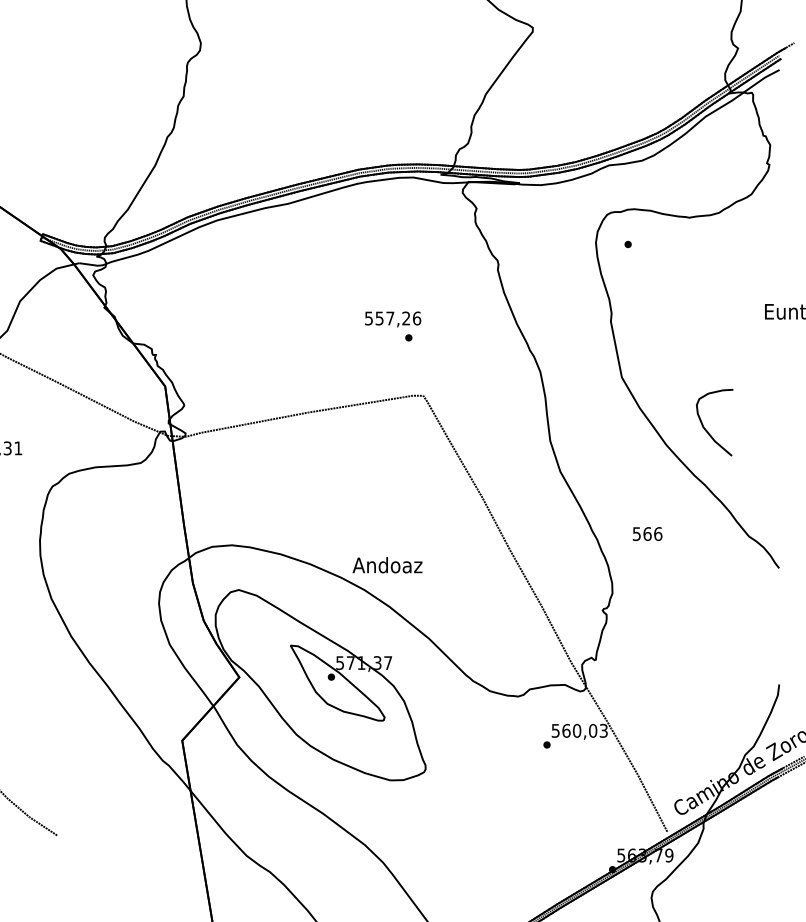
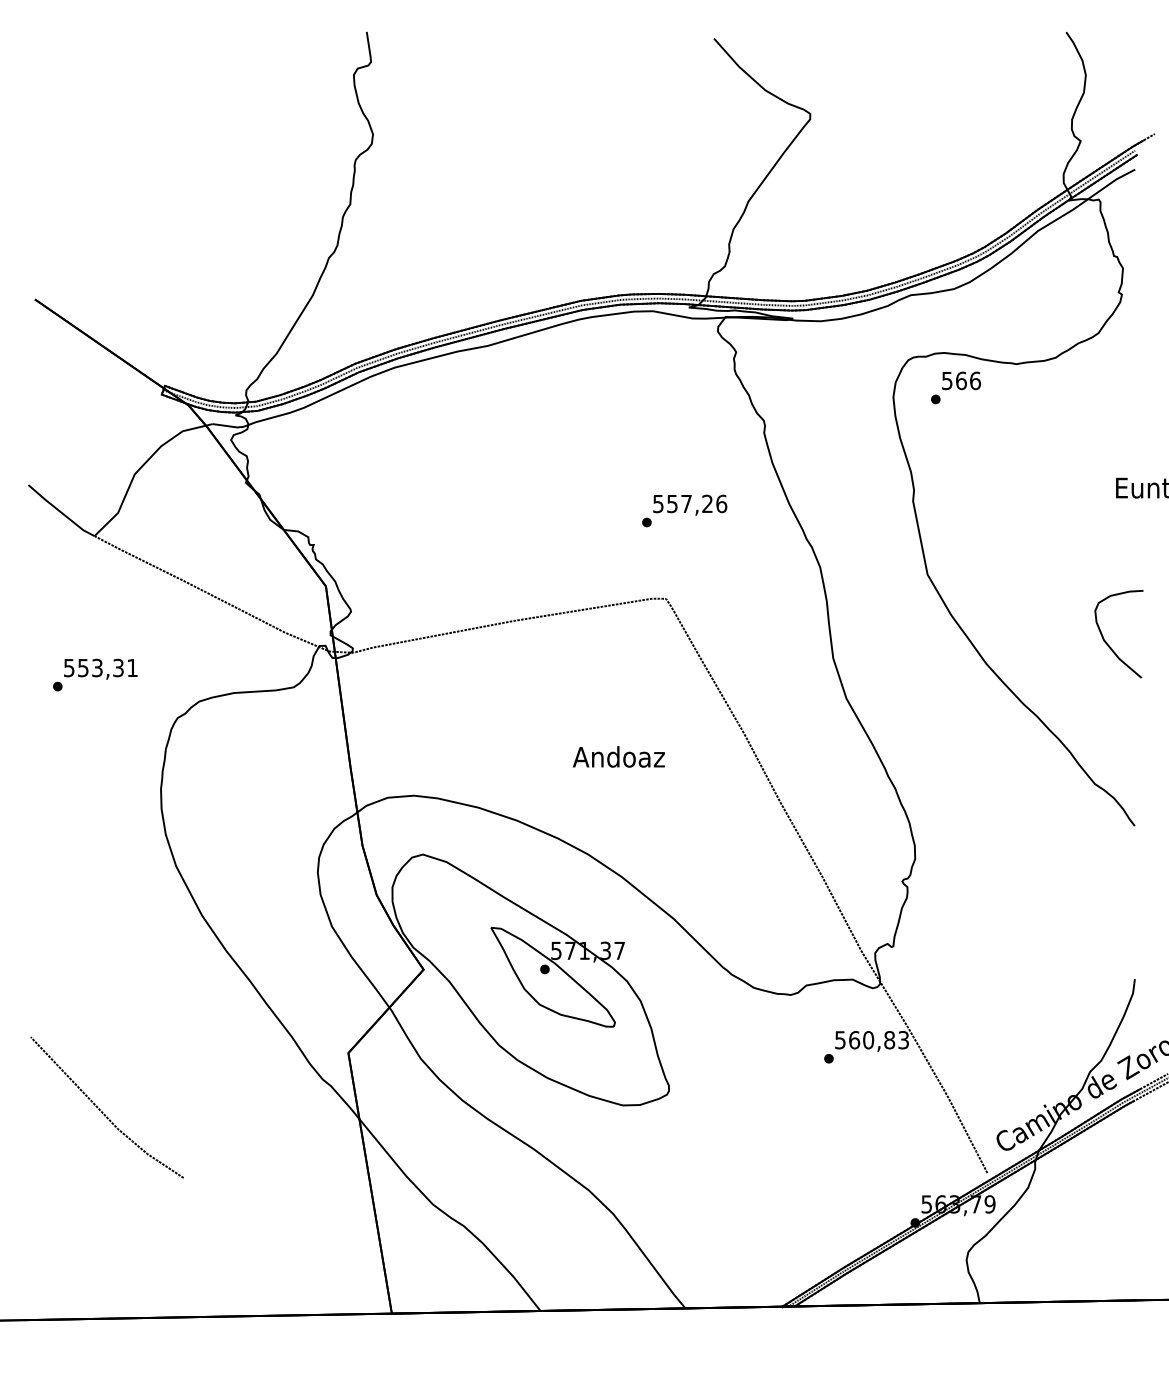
text: (393, 318) -> (690, 504), moved
curve: (706, 429) -> (1107, 642), moved
text: (647, 533) -> (961, 380), moved
text: (387, 564) -> (618, 756), moved
text: (592, 731) -> (889, 1040), 560,03 -> 560,83

